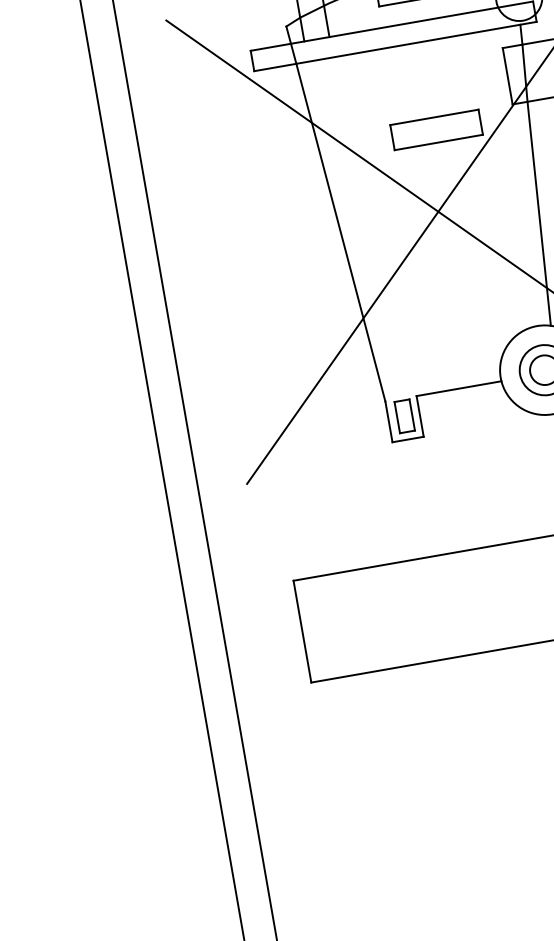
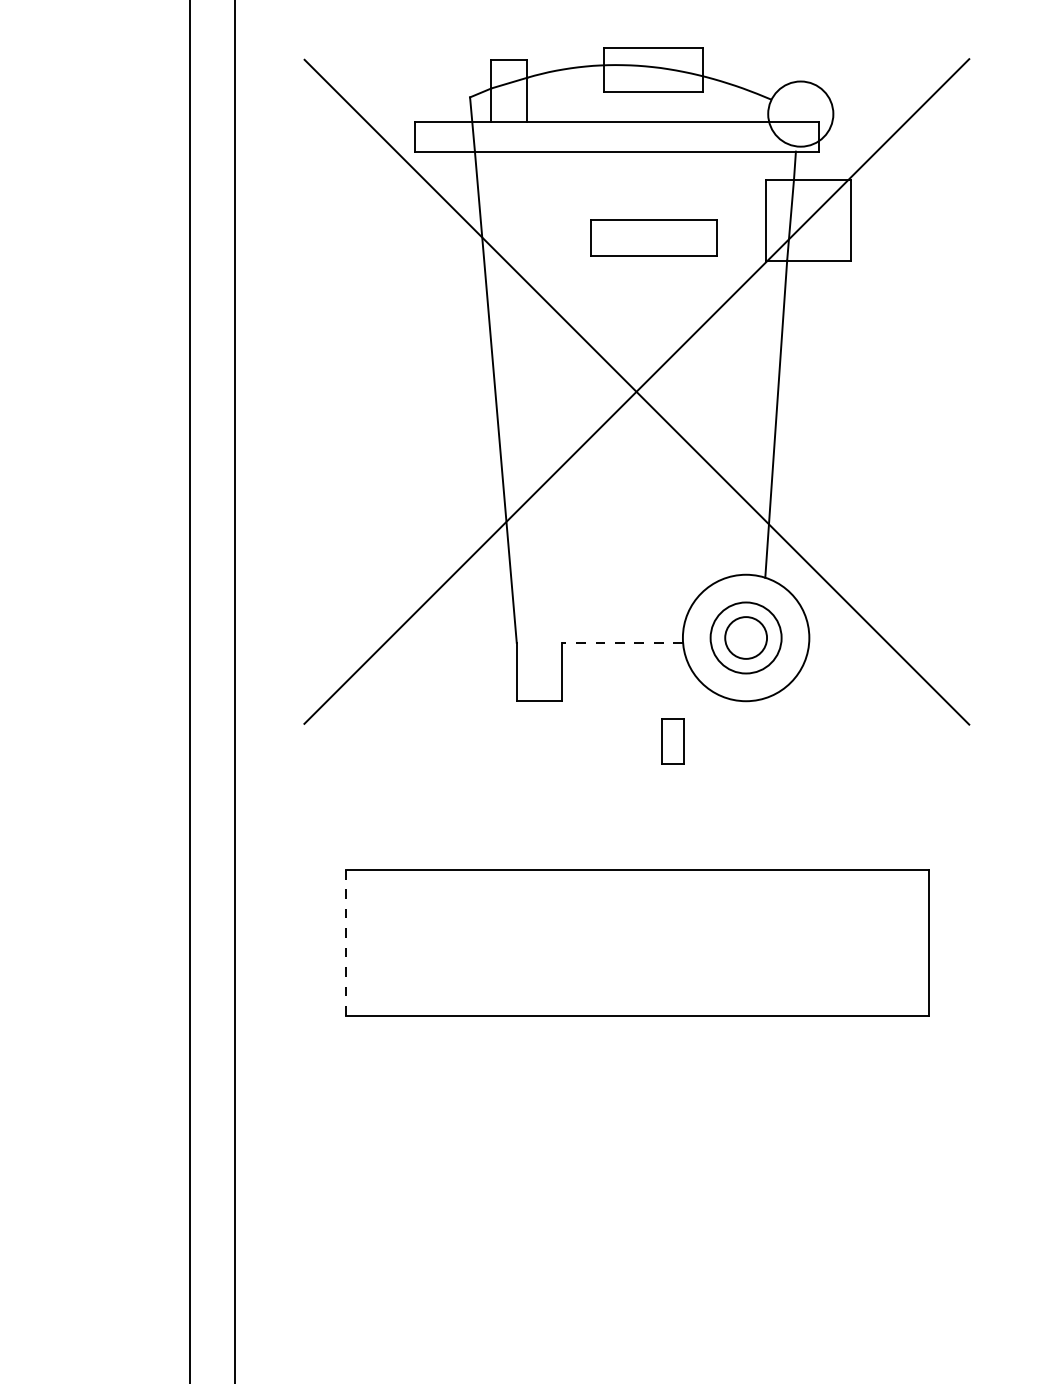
part: (436, 129) -> (653, 237), moved
line: (459, 388) -> (622, 642), solid -> dashed
part: (404, 416) -> (672, 741), moved
line: (302, 631) -> (345, 942), solid -> dashed

